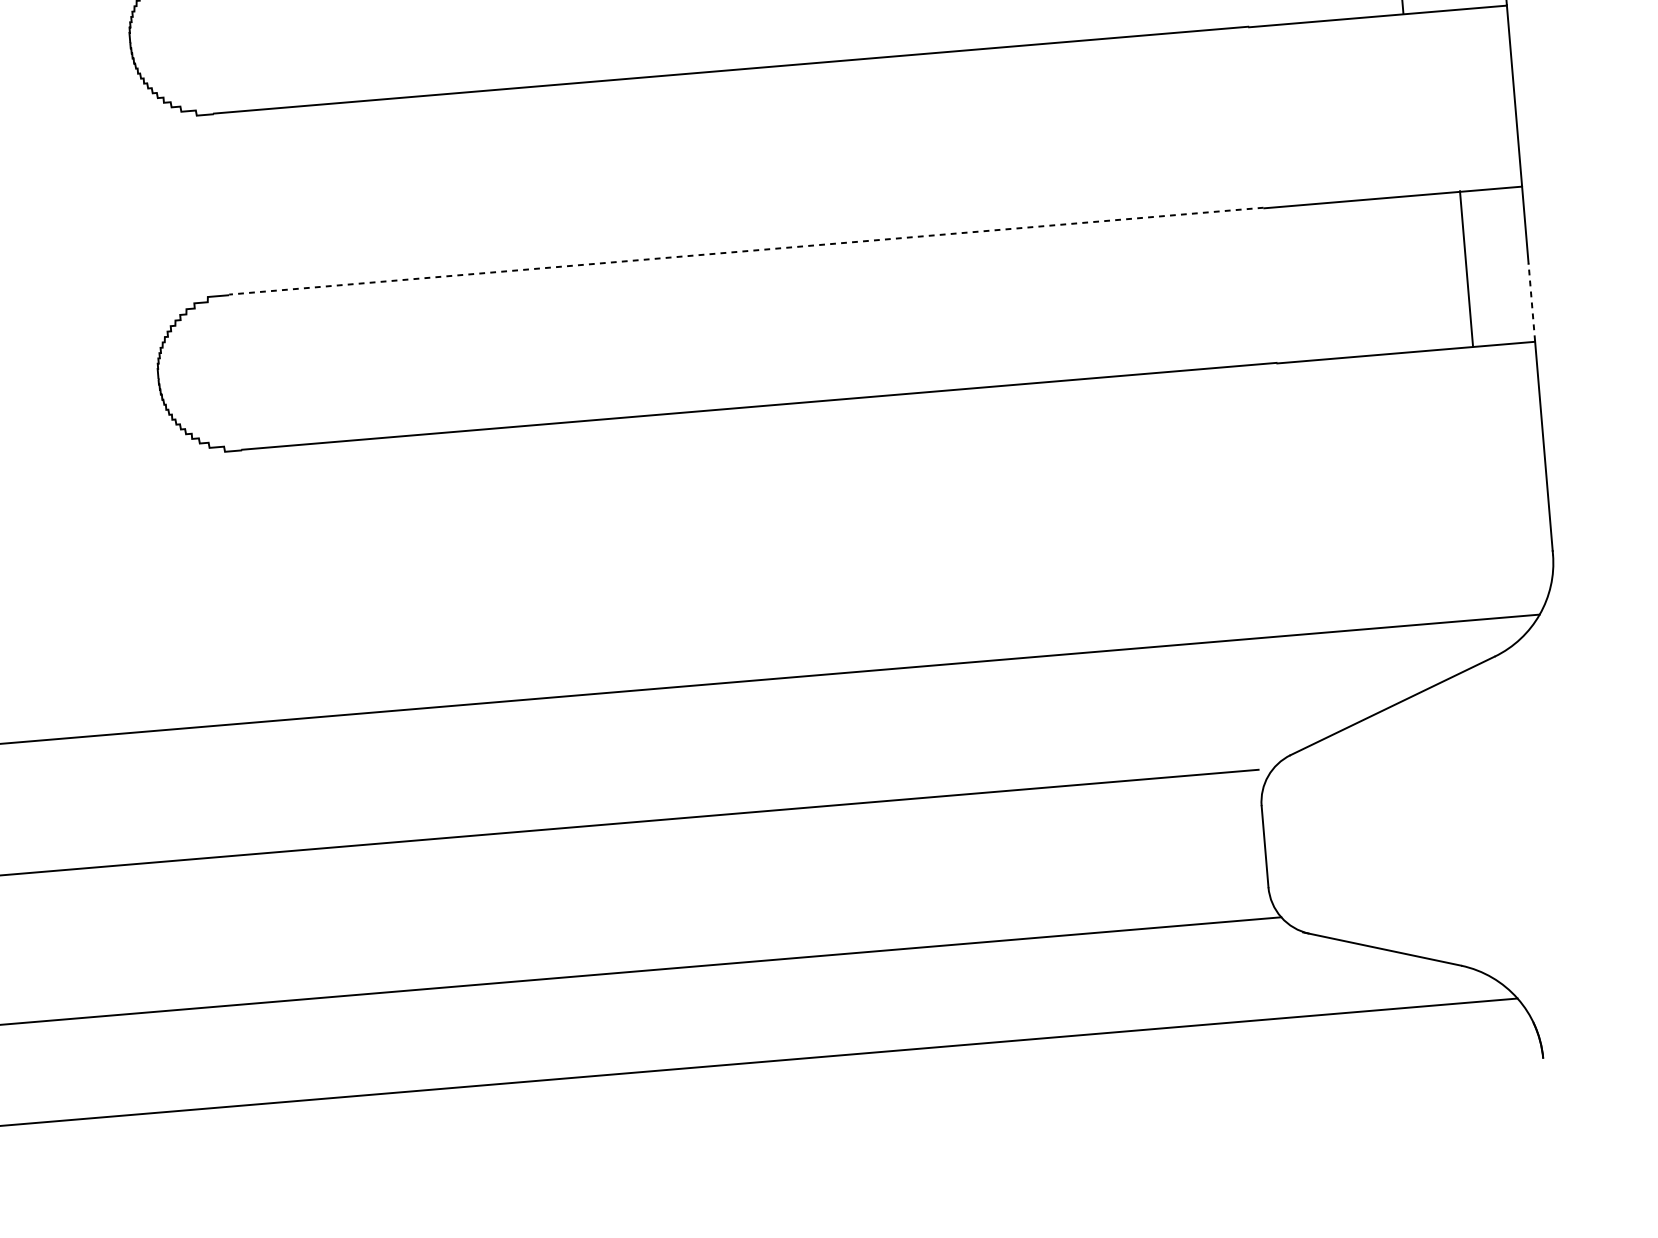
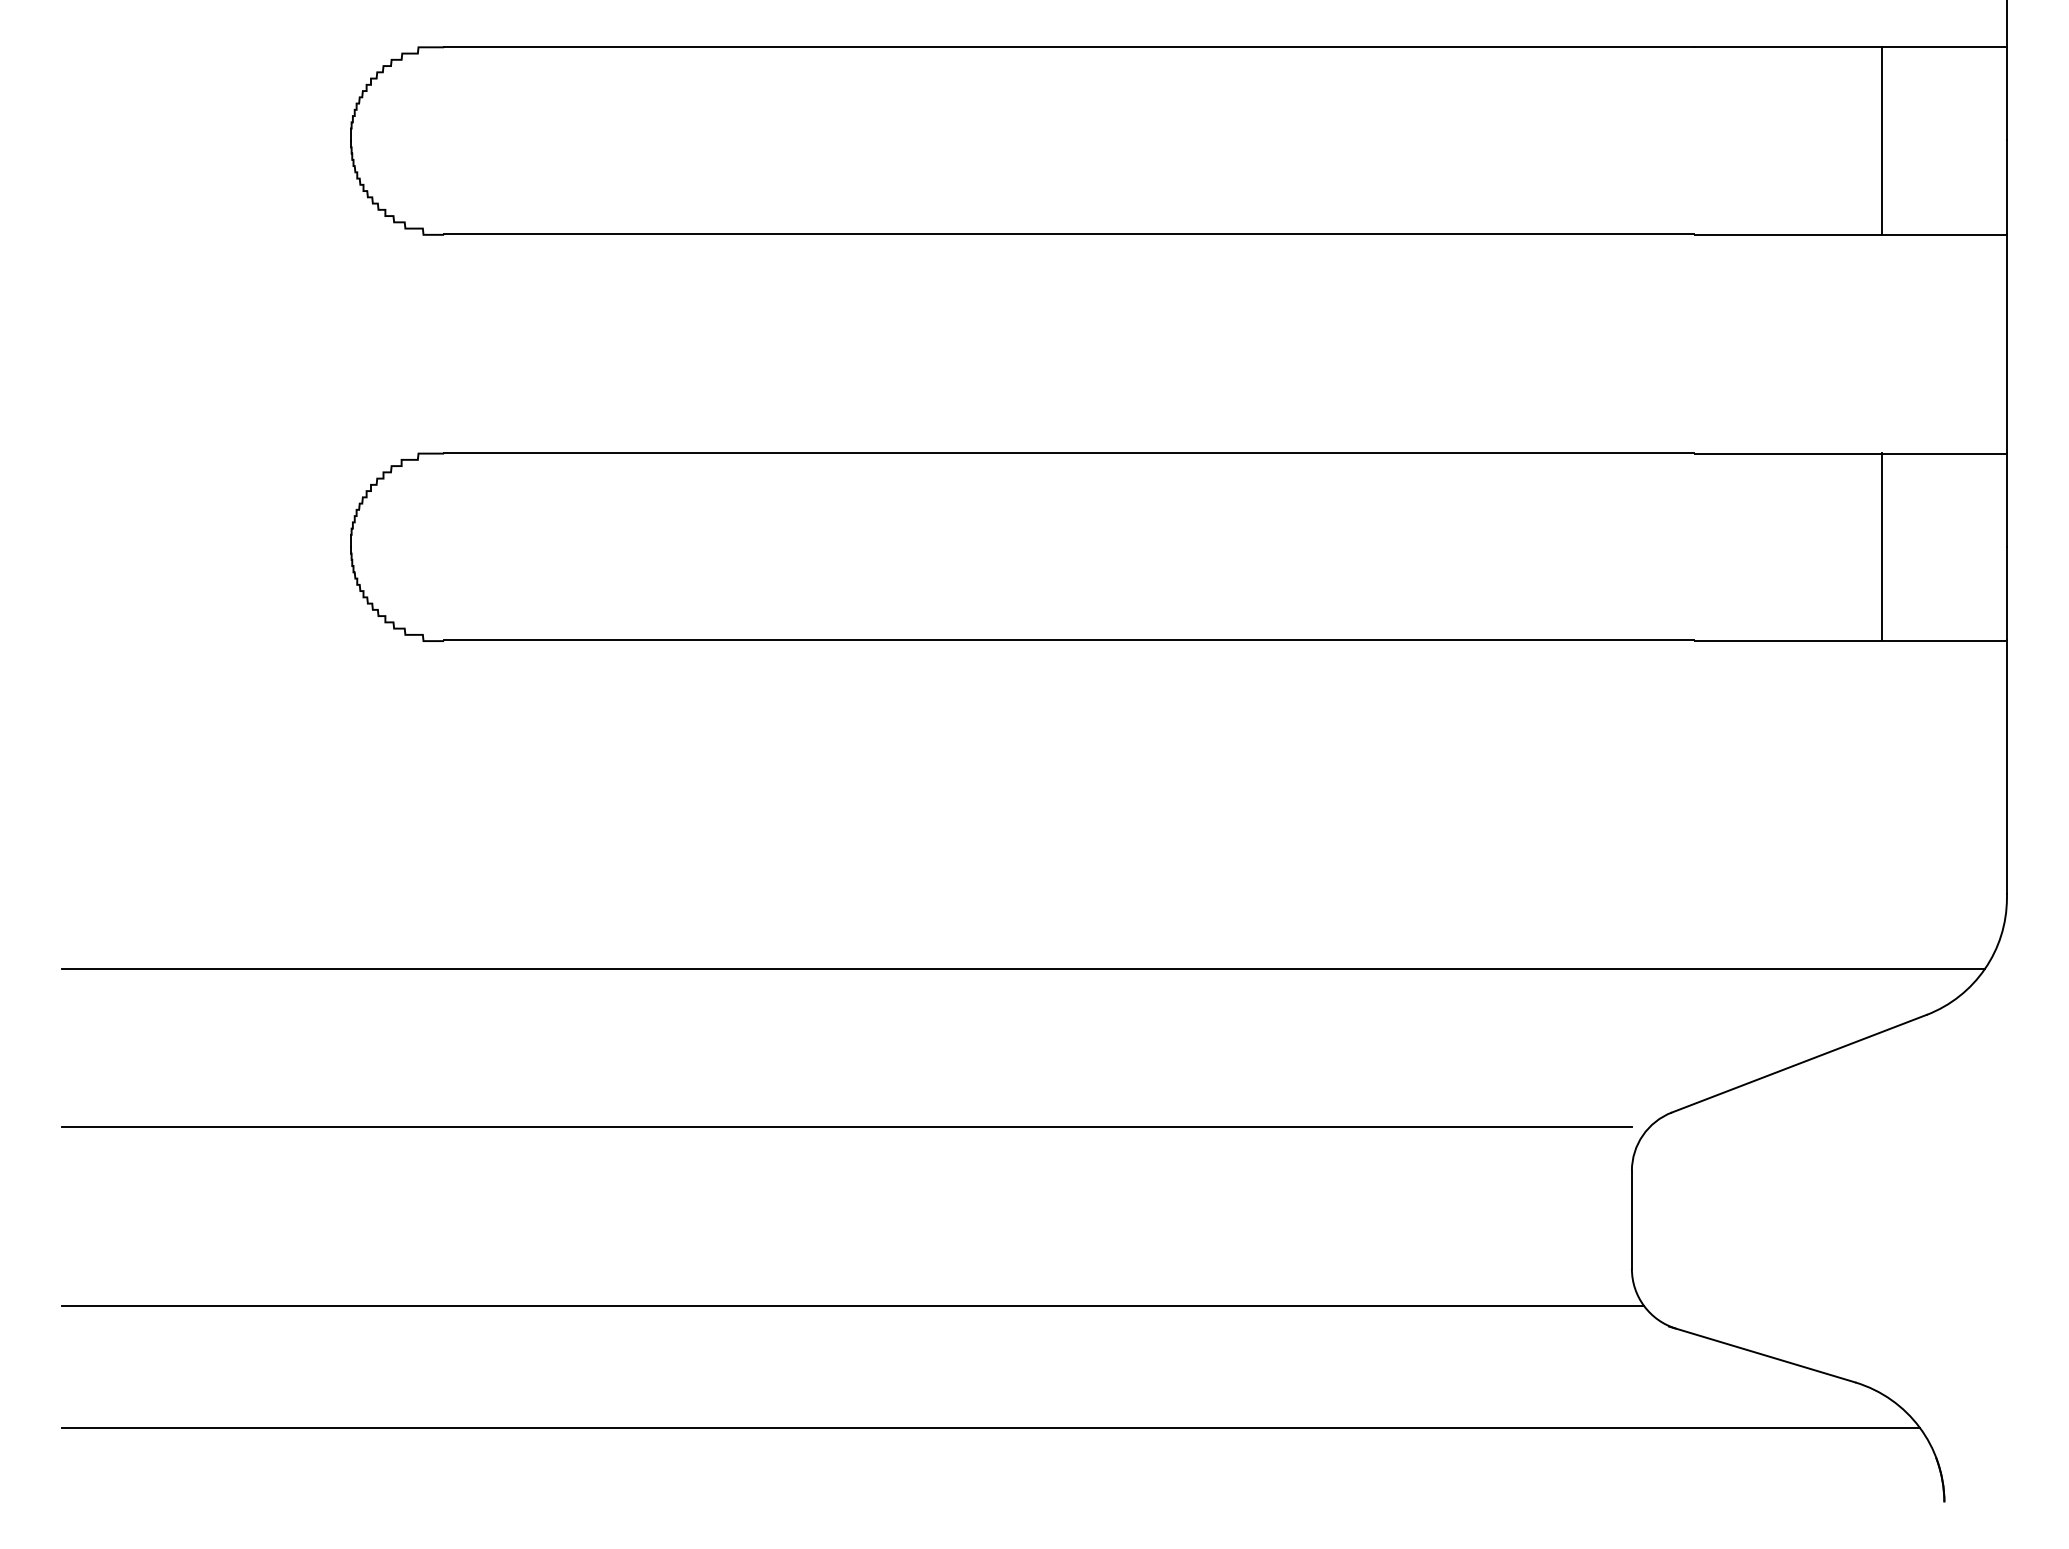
line: (745, 250) -> (1068, 452), dashed -> solid
line: (1466, 268) -> (1881, 546), moved
line: (1531, 302) -> (2006, 593), dashed -> solid

